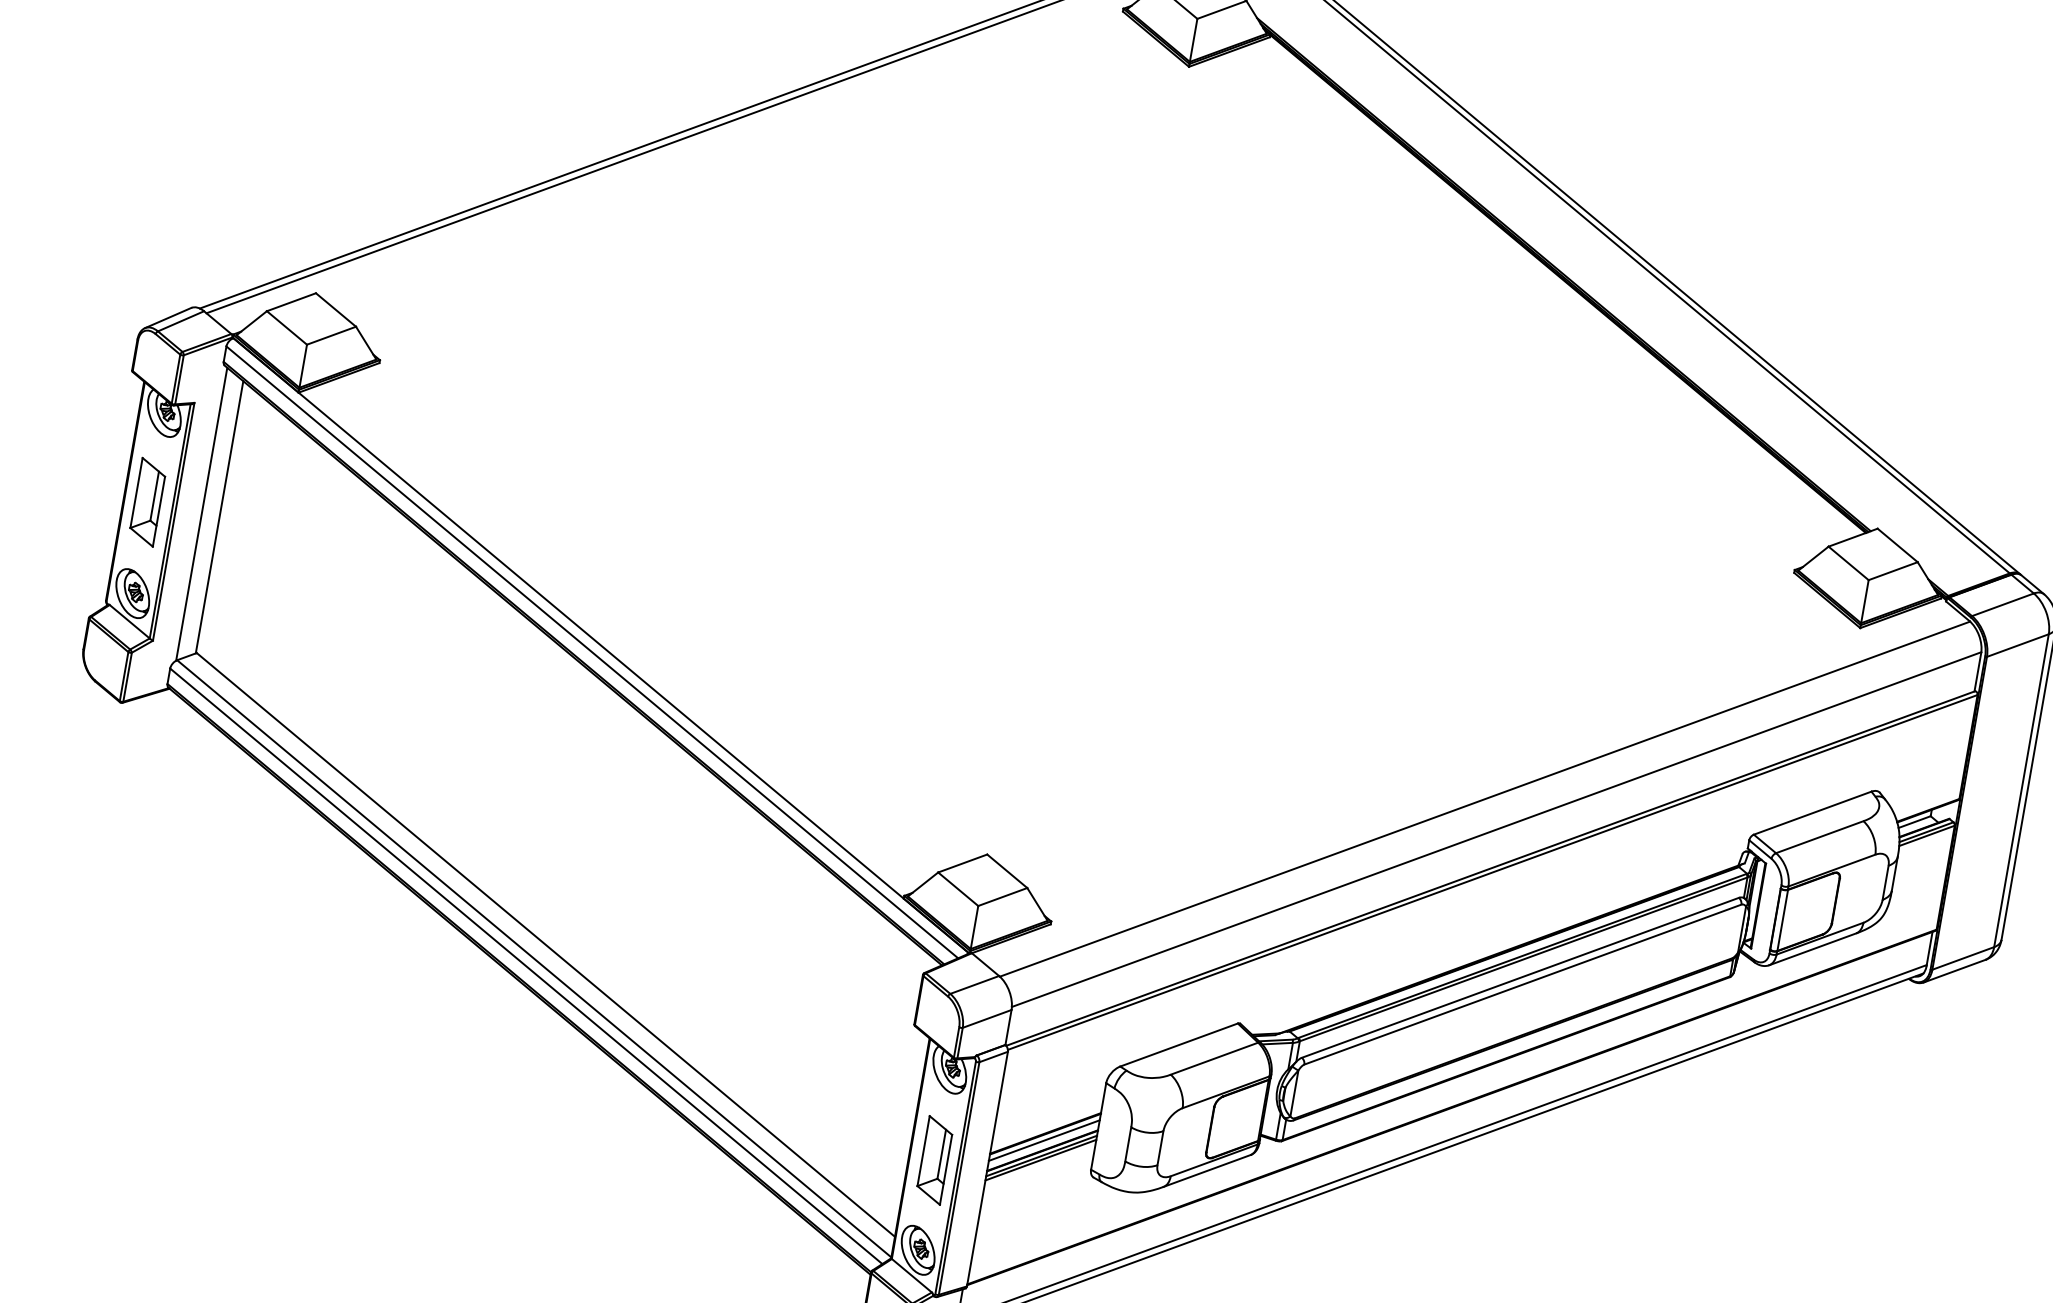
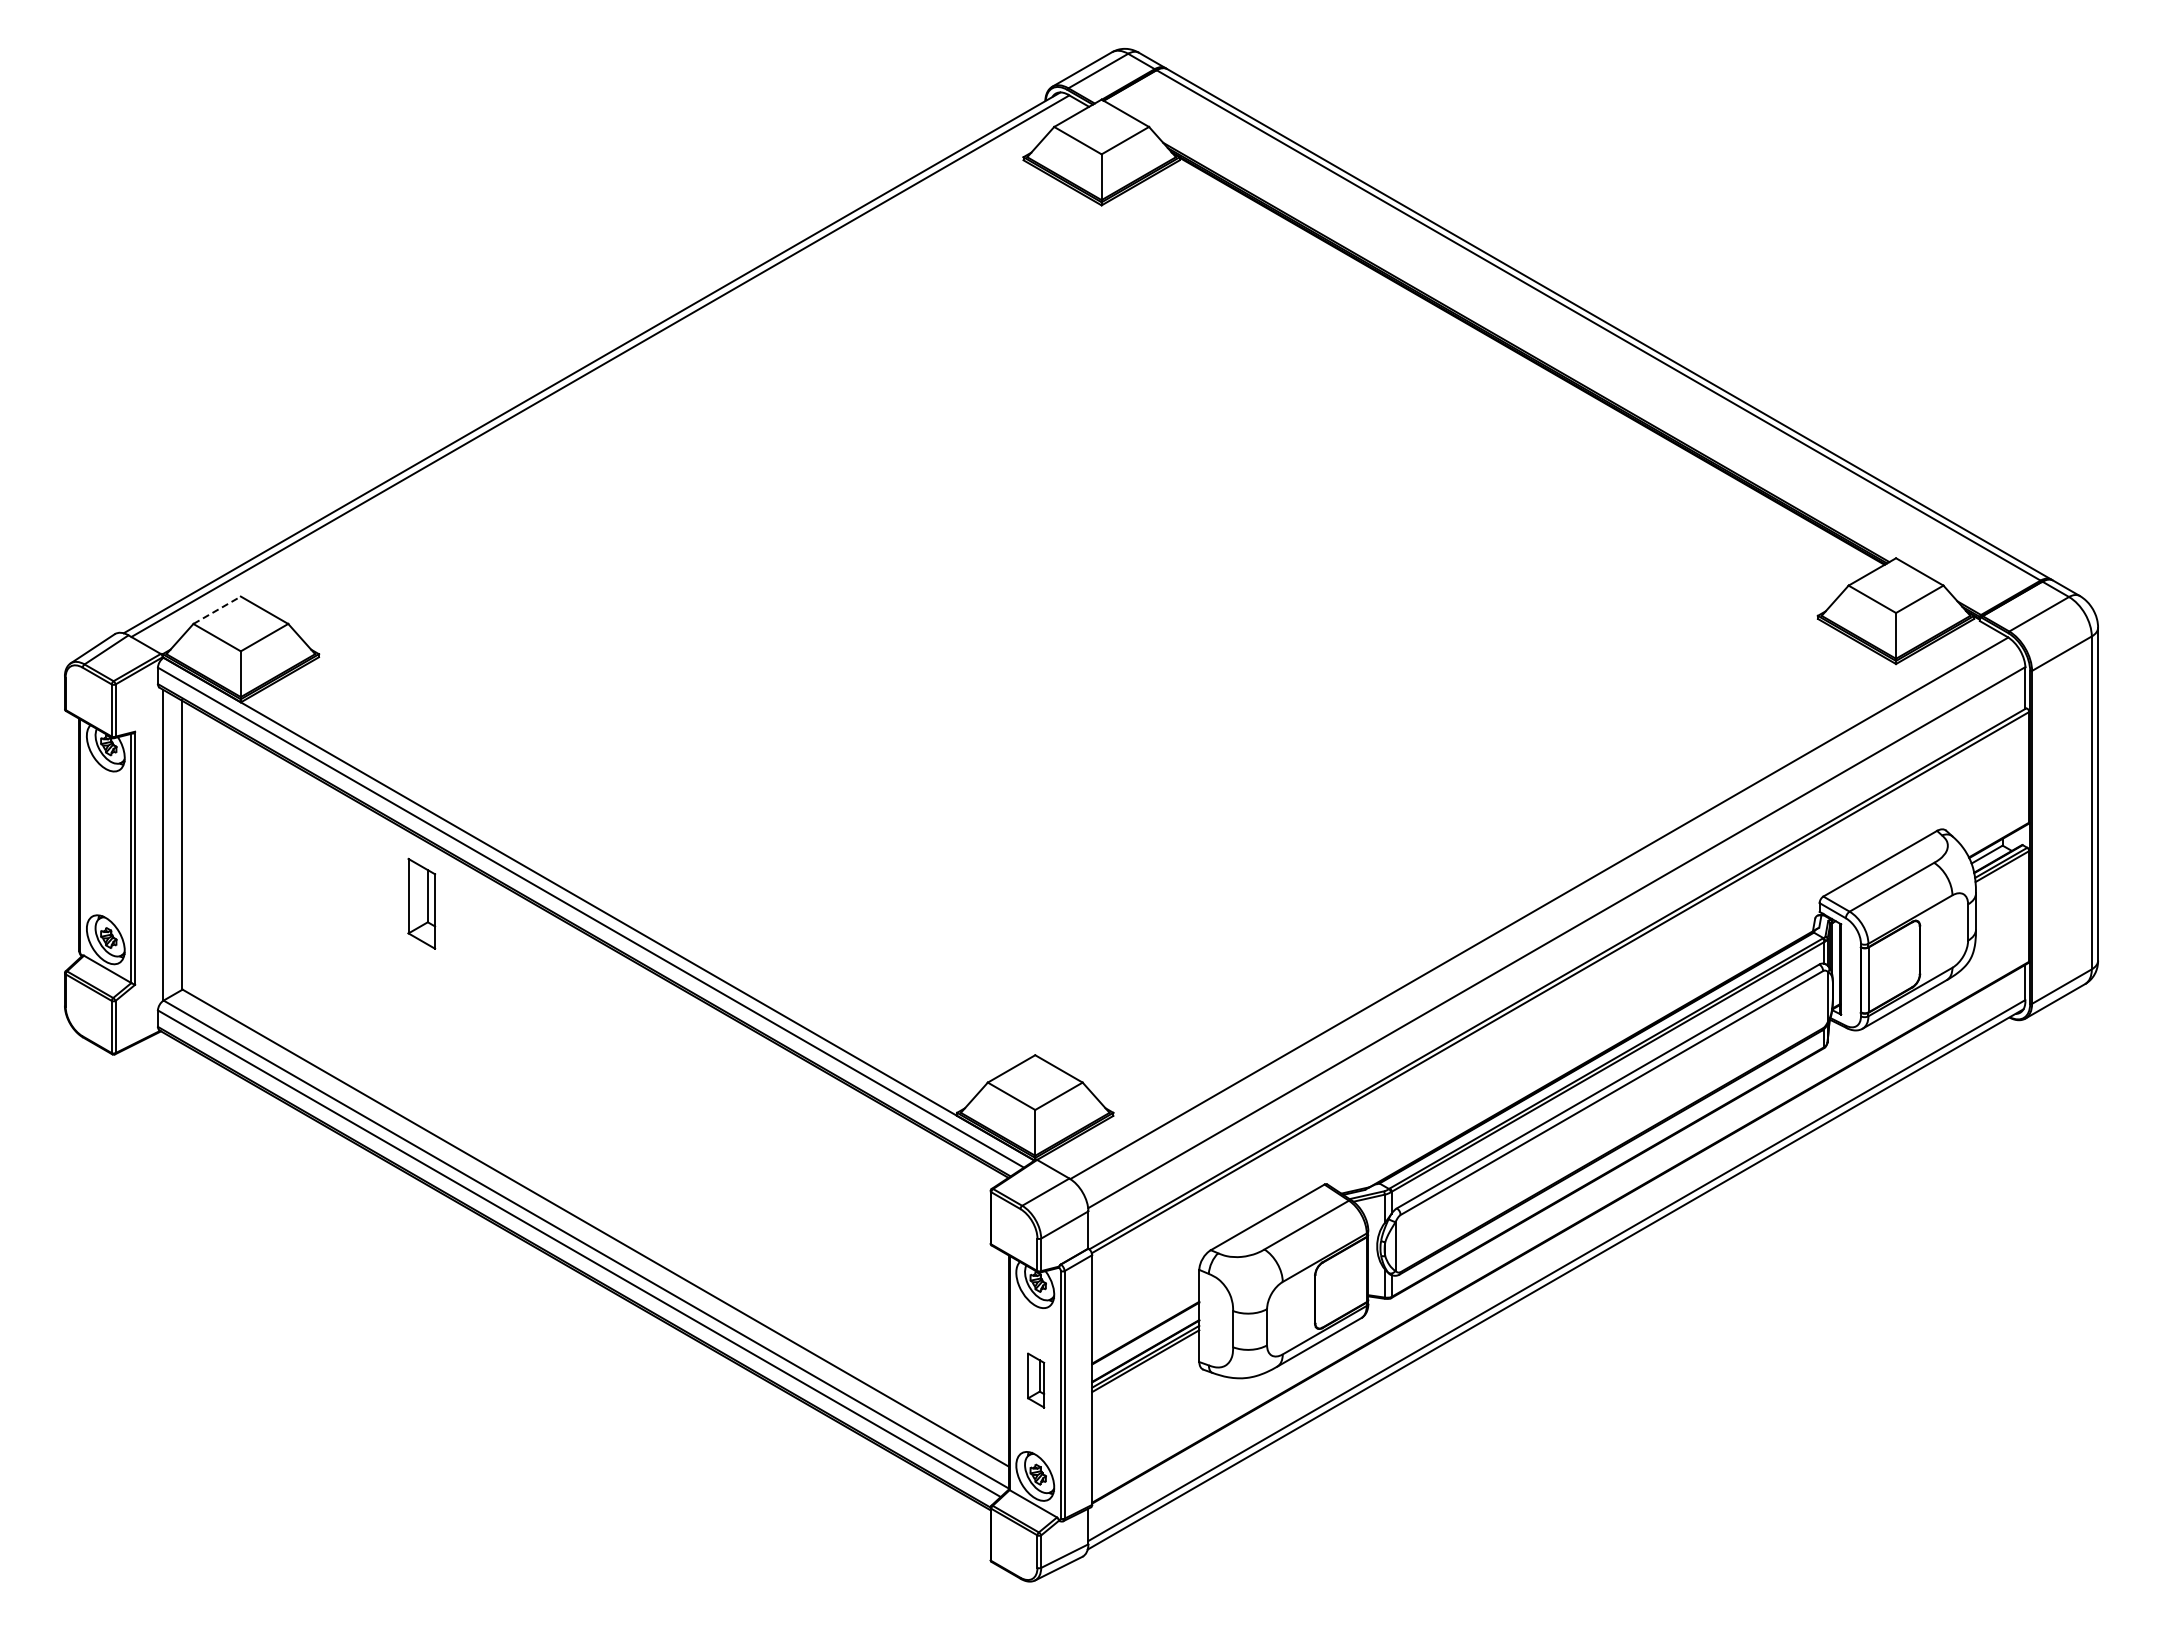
line: (291, 302) -> (217, 610), solid -> dashed
part: (147, 501) -> (421, 903), moved
line: (1044, 1140) -> (1145, 1340), removed
part: (934, 1160) -> (1035, 1380), size x0.6

